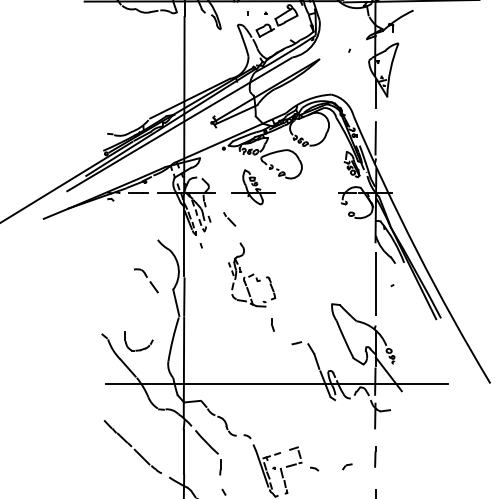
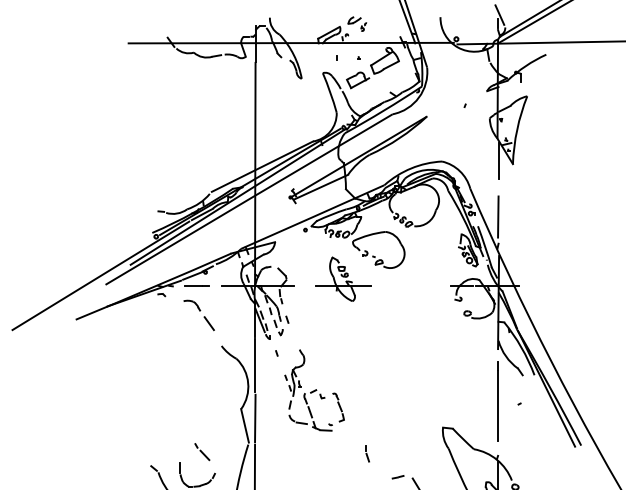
line: (229, 219) -> (202, 452), moved
part: (252, 274) -> (315, 389), moved
part: (146, 280) -> (199, 315), moved

